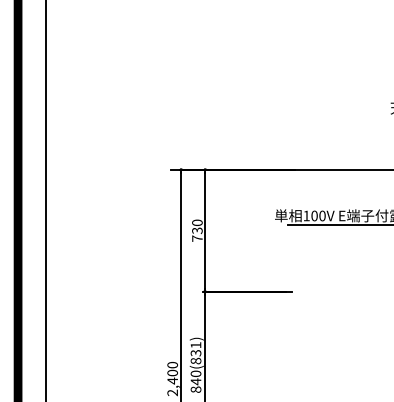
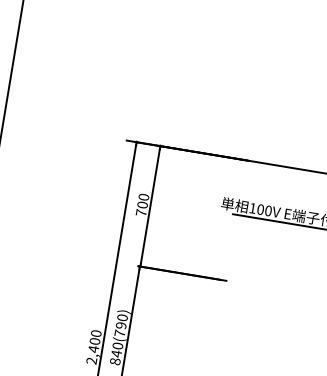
text: (197, 230) -> (142, 204), 730 -> 700
text: (195, 353) -> (120, 325), 840(831) -> 840(790)

